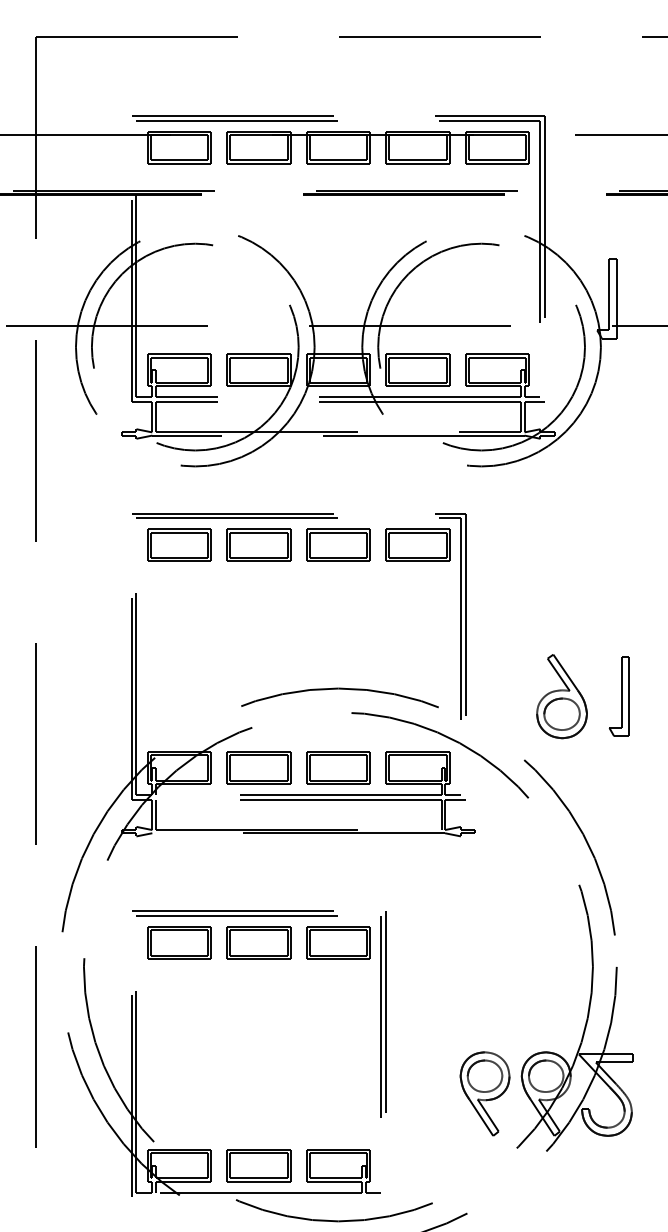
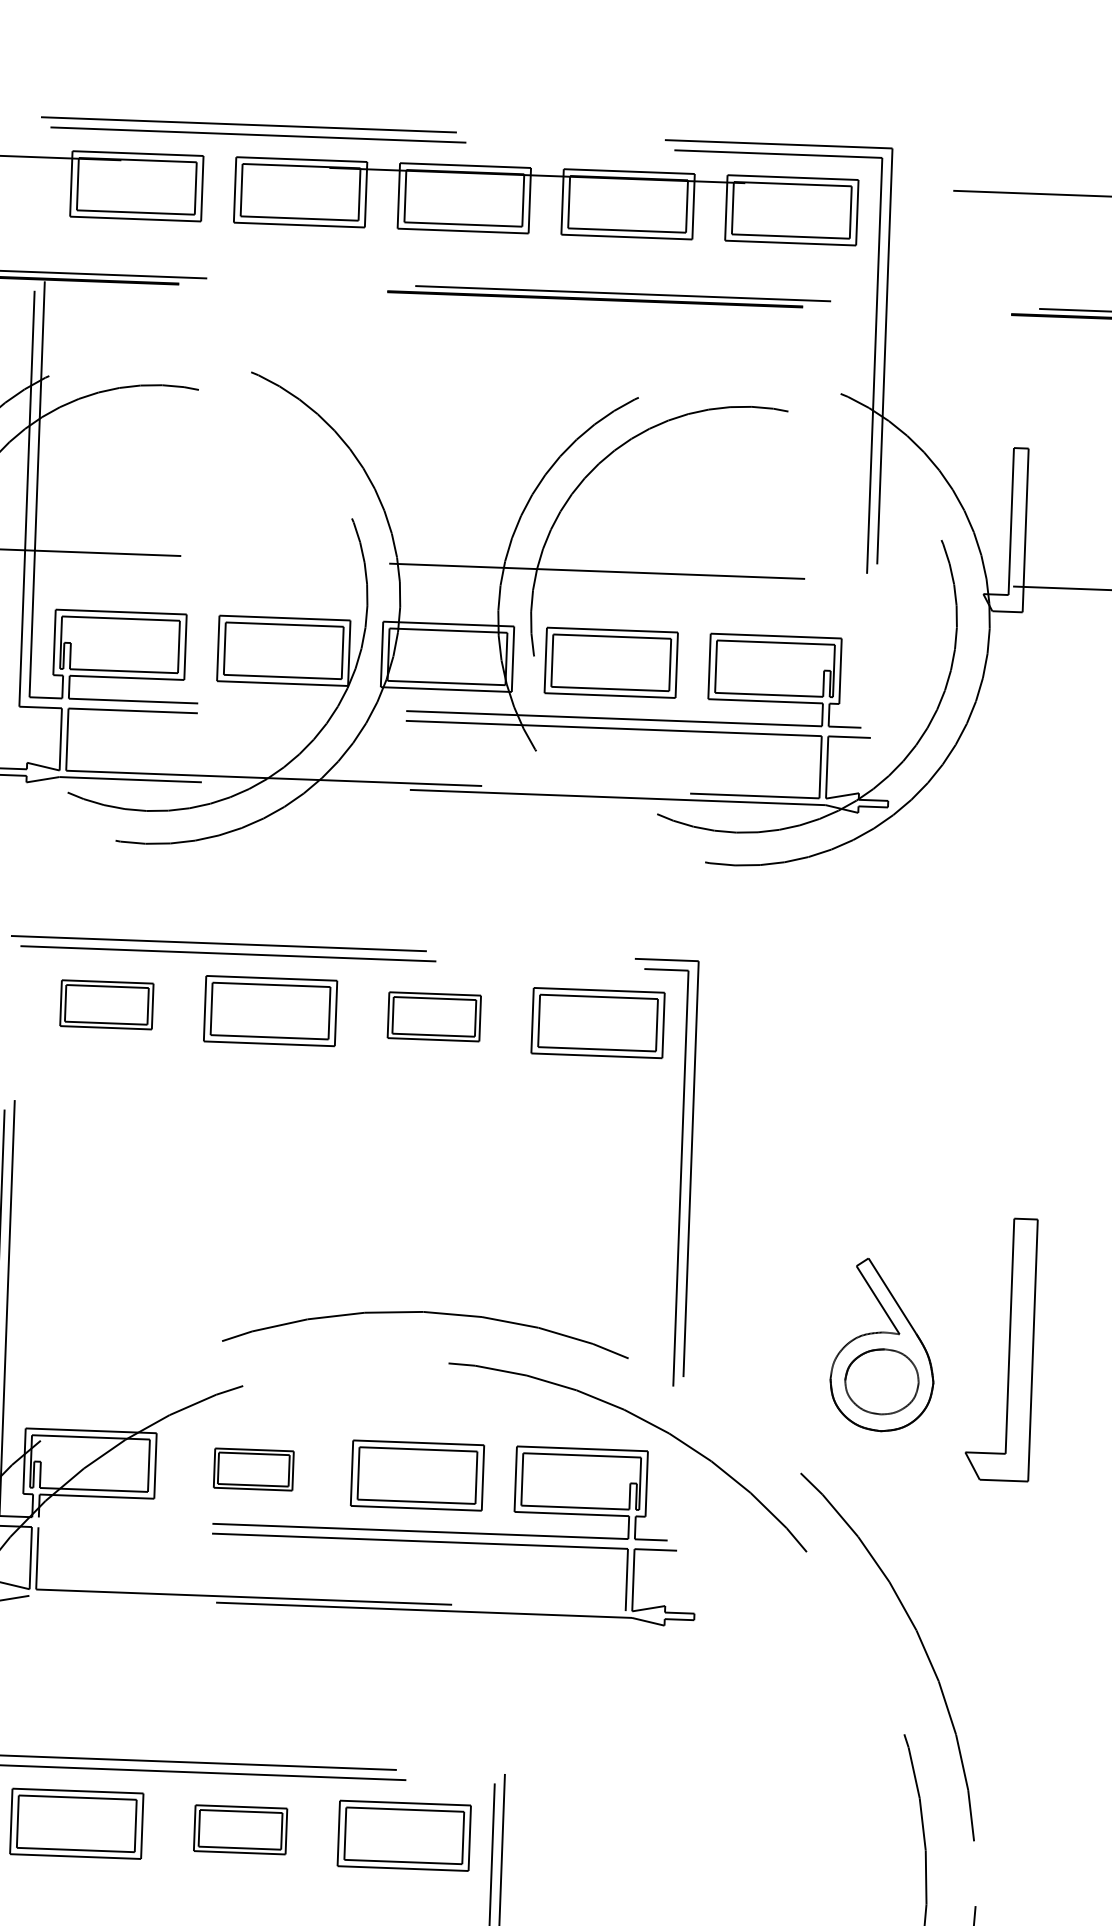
part: (179, 544) -> (107, 1003), size x0.7
part: (338, 544) -> (434, 1015), size x0.7
part: (618, 696) -> (999, 1349), size x1.6
part: (258, 767) -> (252, 1468), size x0.6
part: (258, 942) -> (239, 1828), size x0.7

